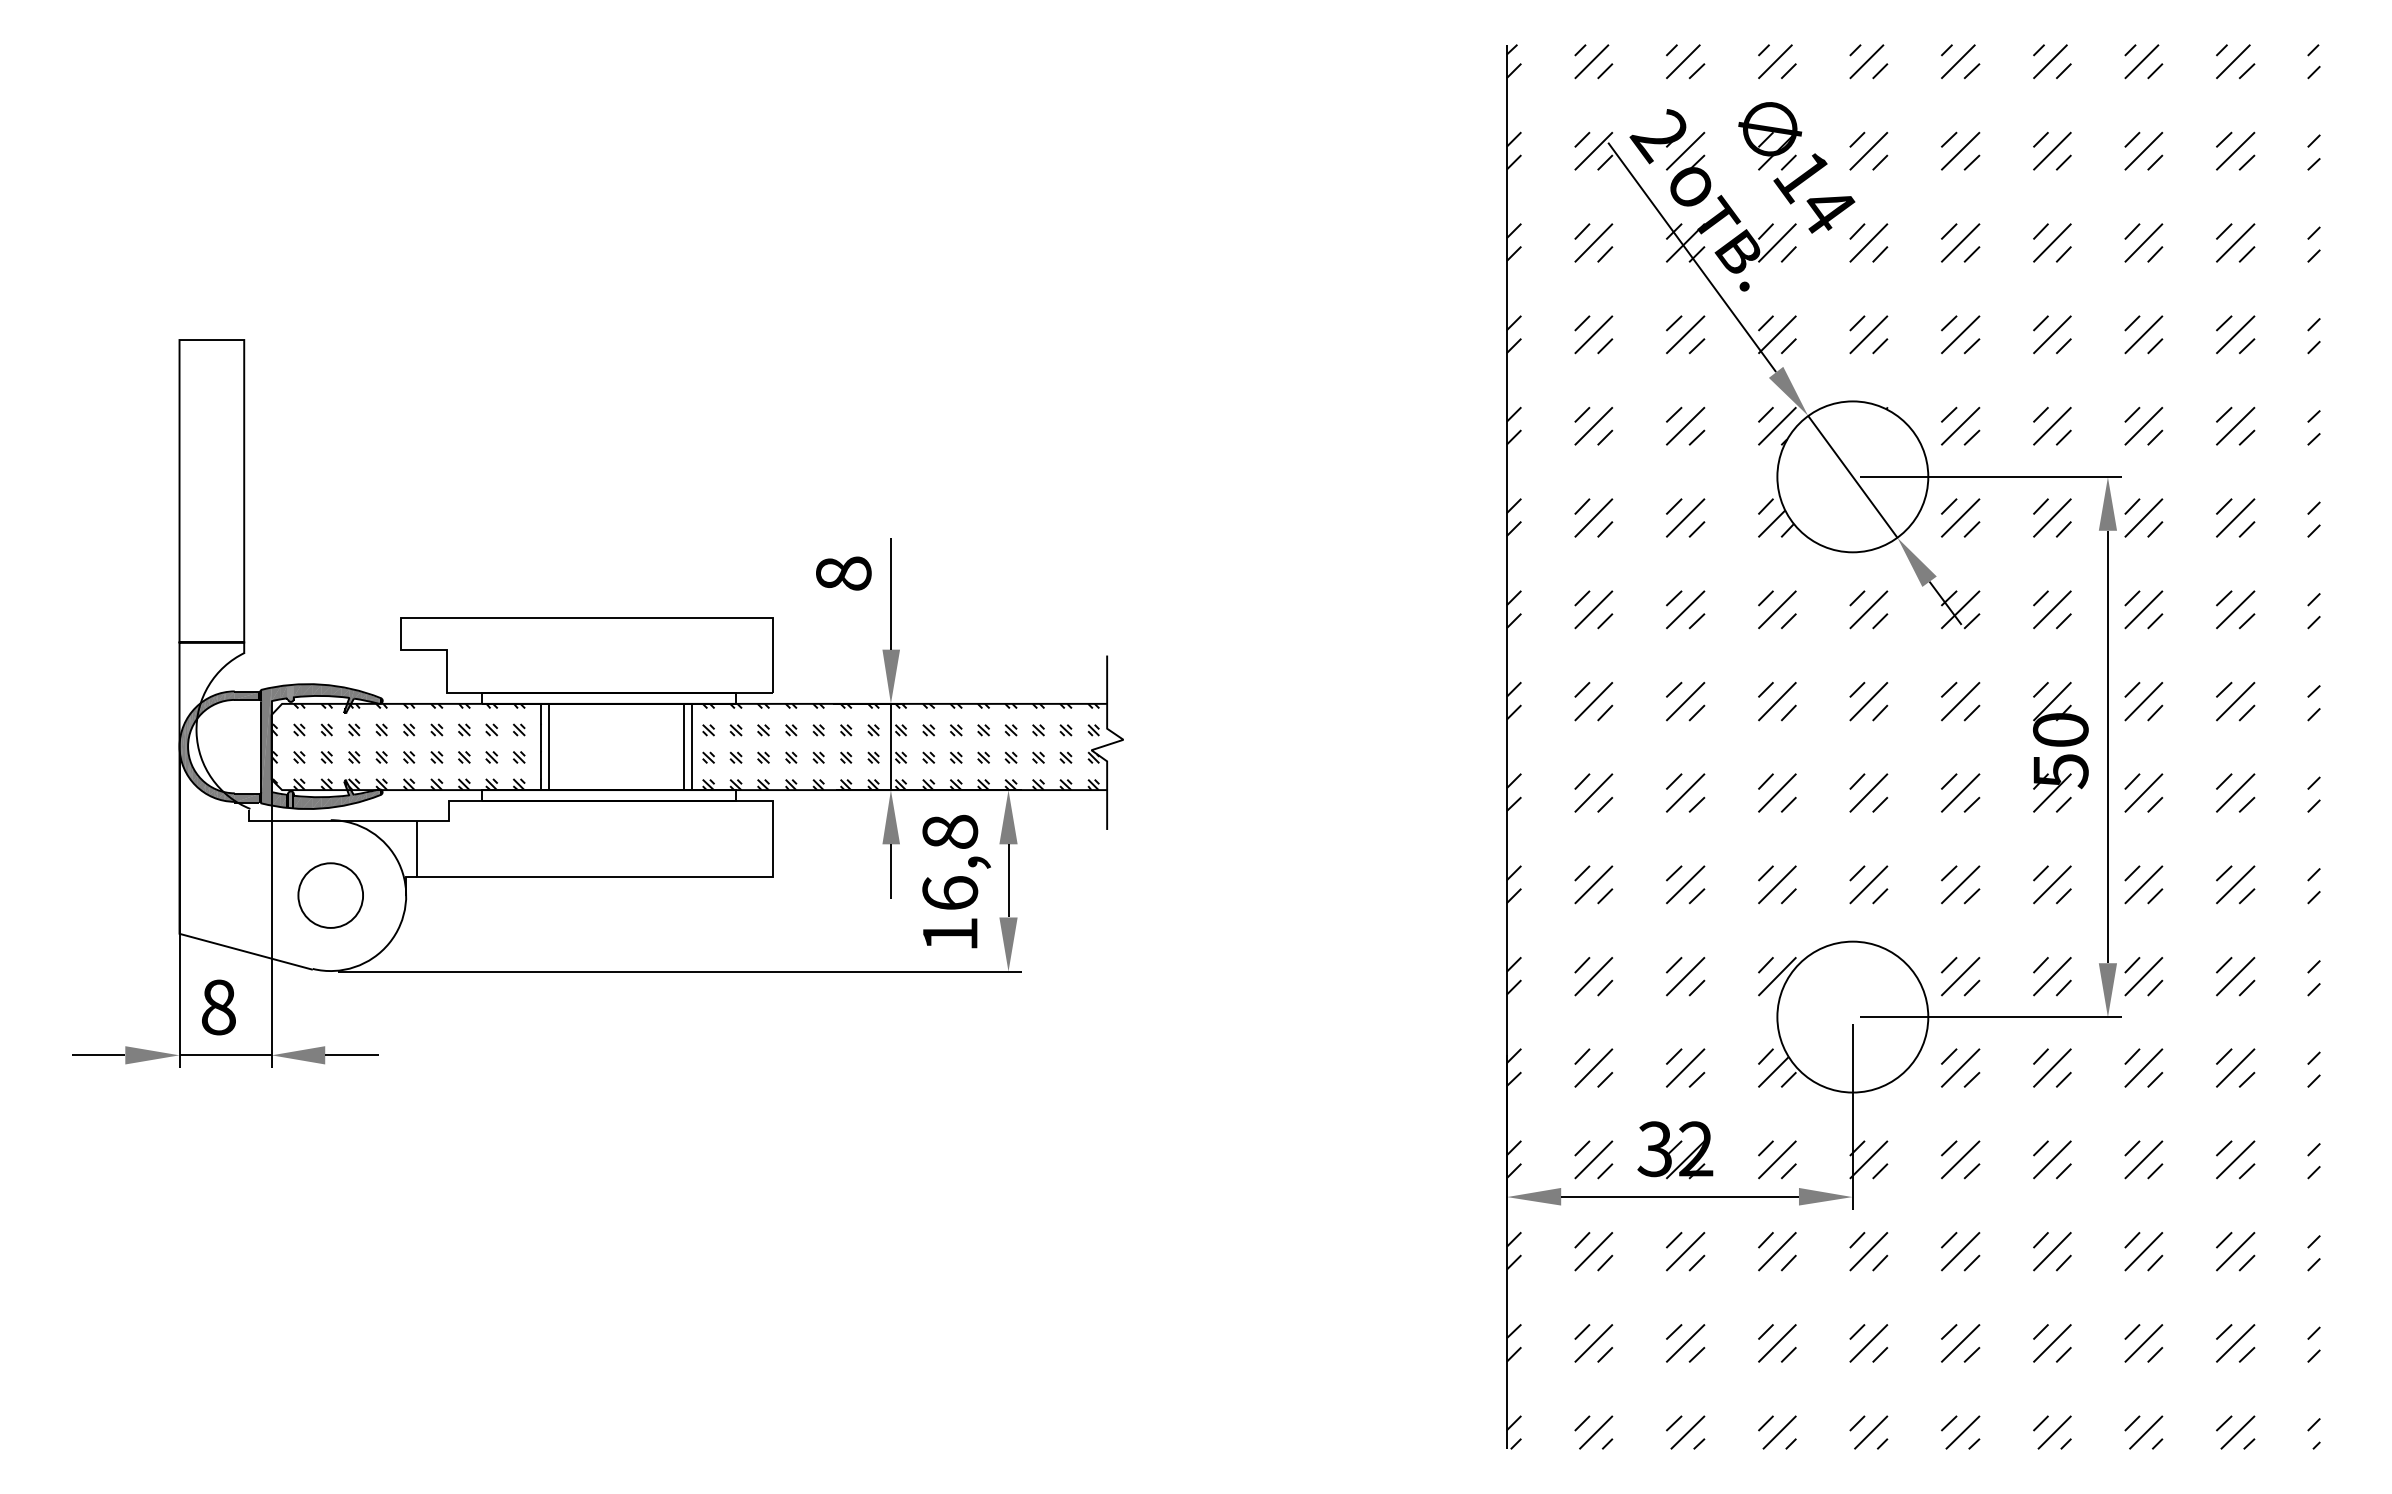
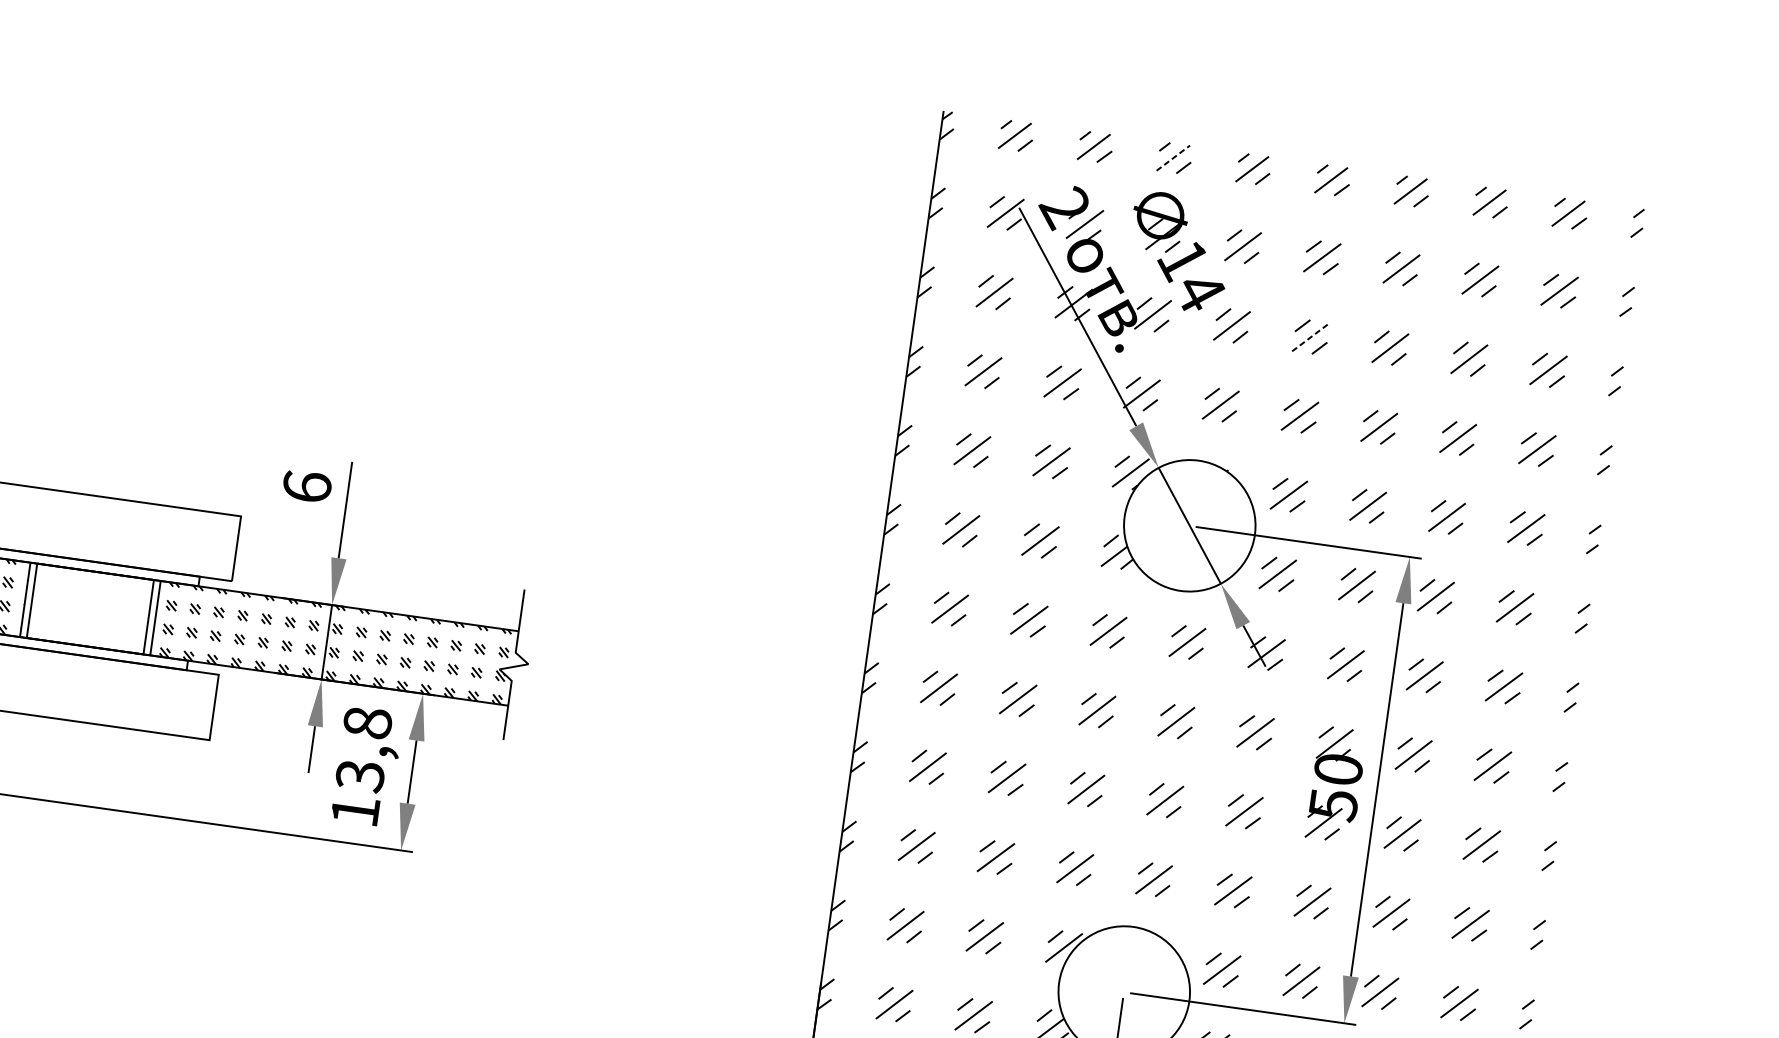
line: (1775, 61) -> (1173, 157), solid -> dashed
line: (1960, 242) -> (1311, 336), solid -> dashed
text: (843, 573) -> (306, 486), 8 -> 6
text: (950, 893) -> (360, 775), 16,8 -> 13,8

